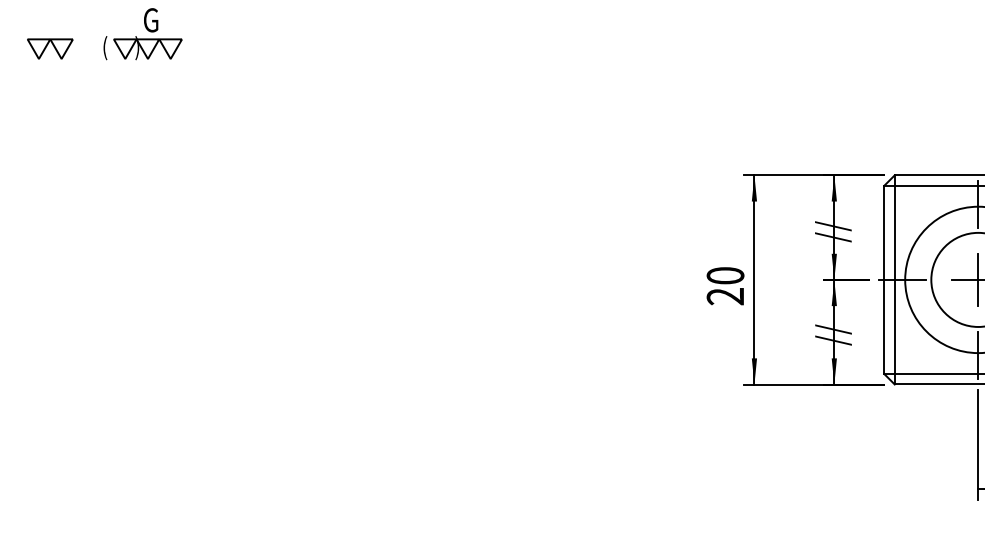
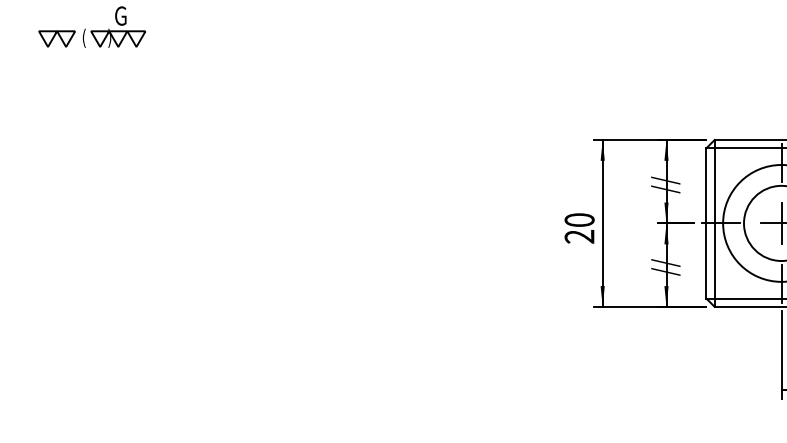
part: (50, 48) -> (57, 38), moved

